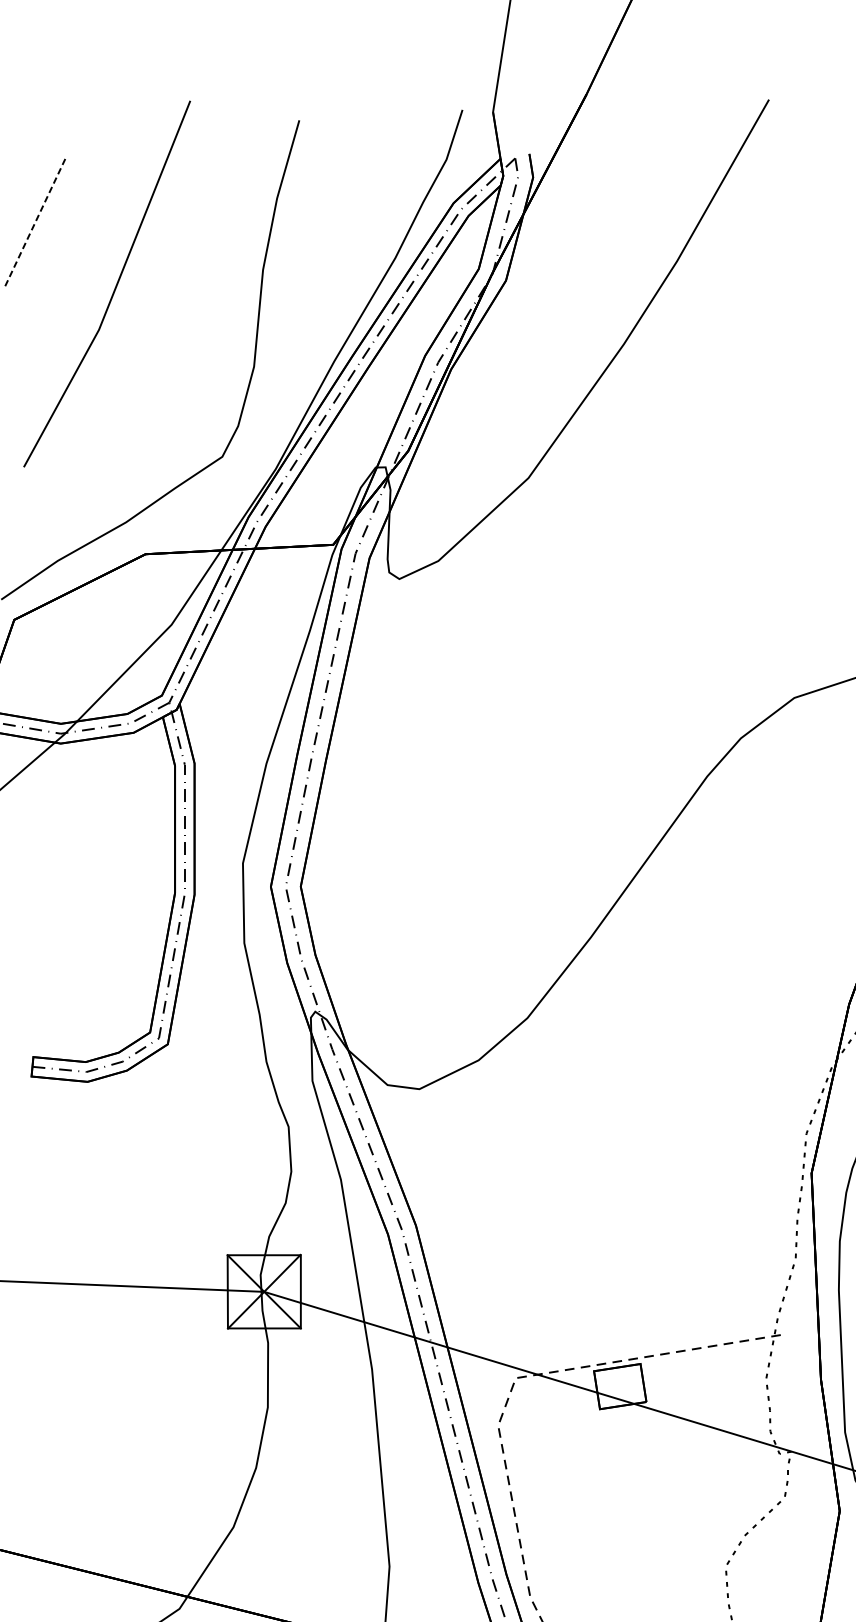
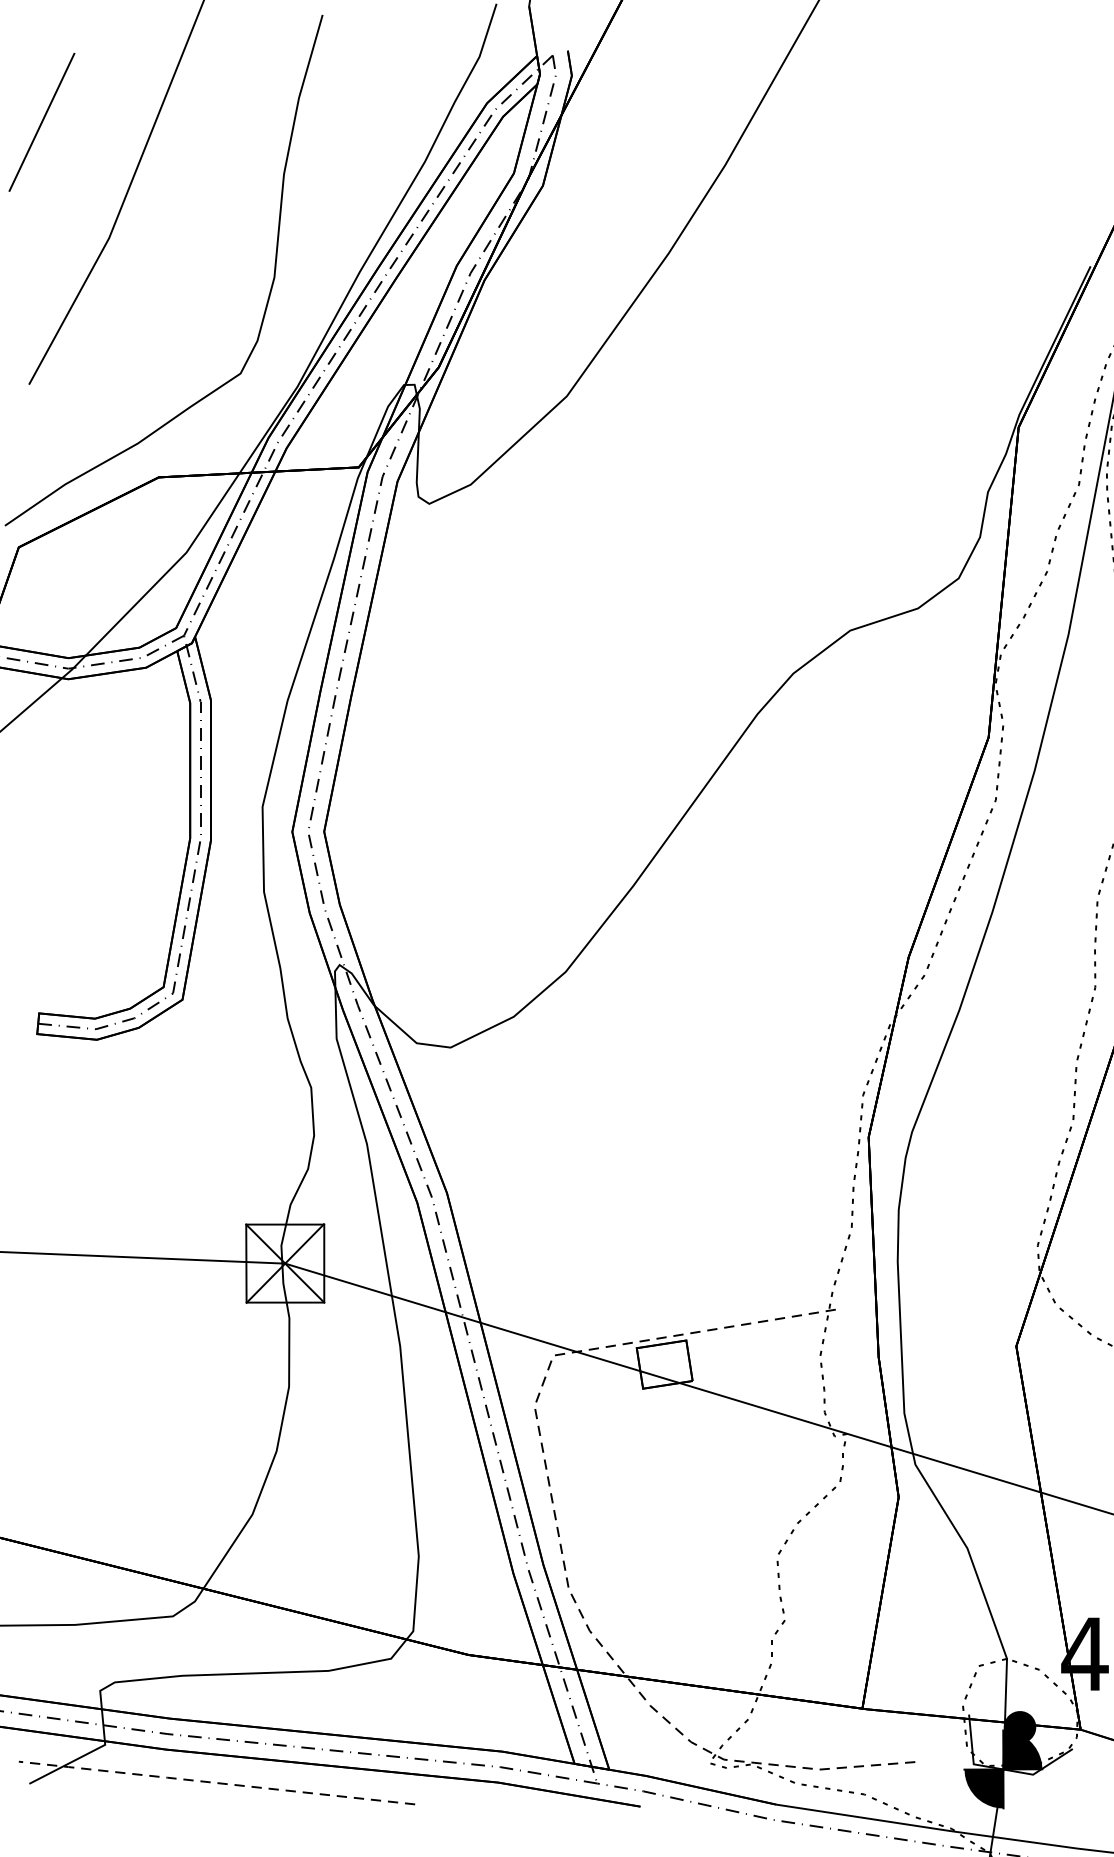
line: (35, 221) -> (41, 122), dashed -> solid

